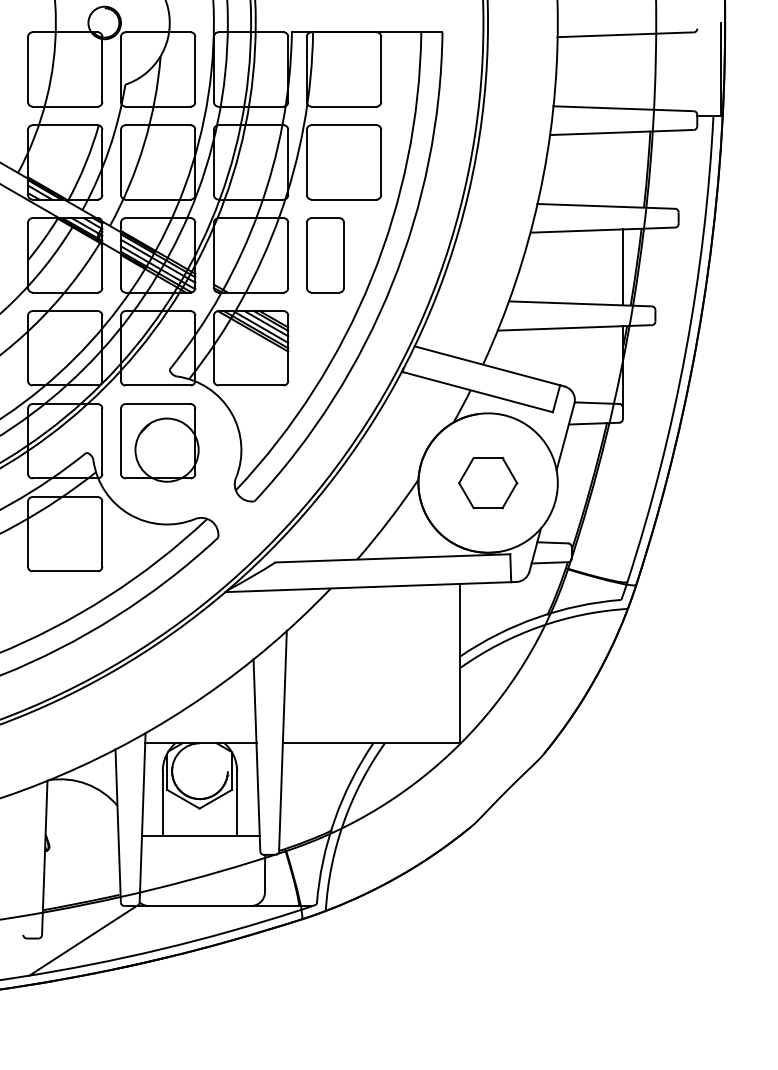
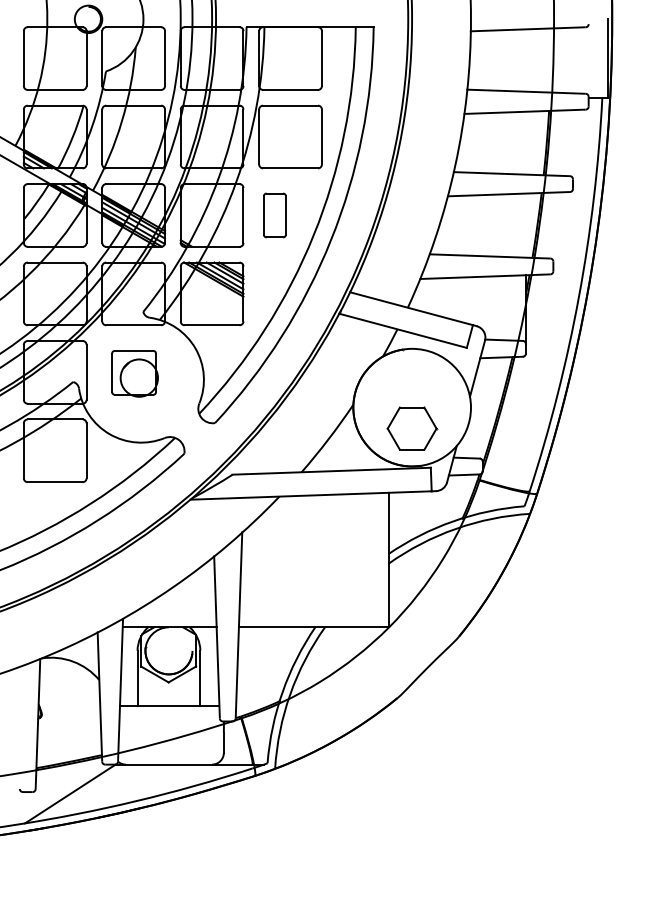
part: (325, 255) -> (274, 215), size x0.7
line: (622, 267) -> (525, 225), removed
part: (159, 442) -> (134, 373), size x0.7
part: (488, 482) -> (412, 428), moved

